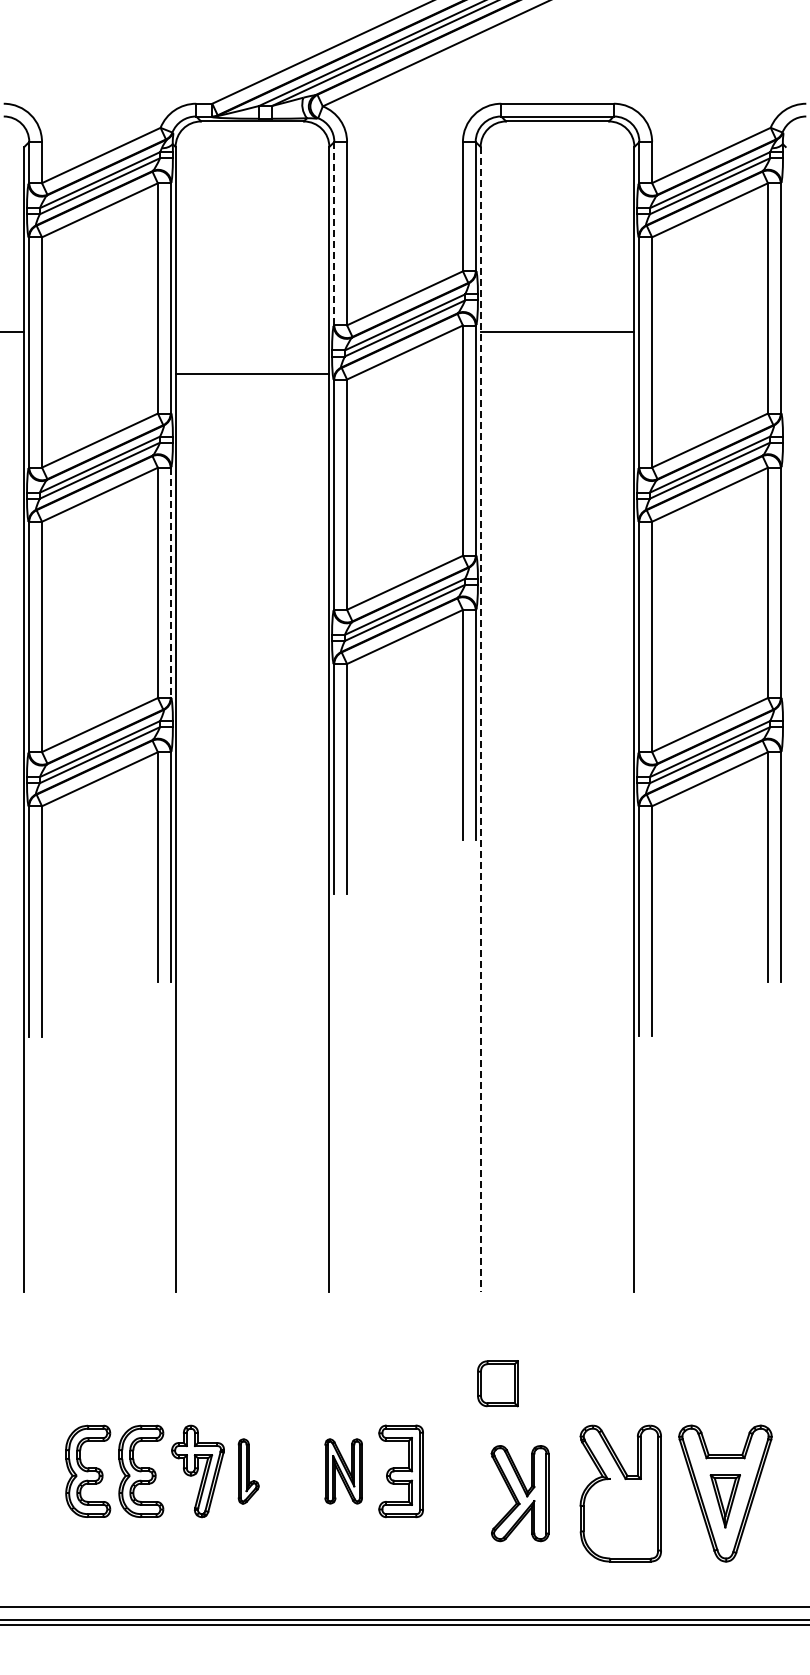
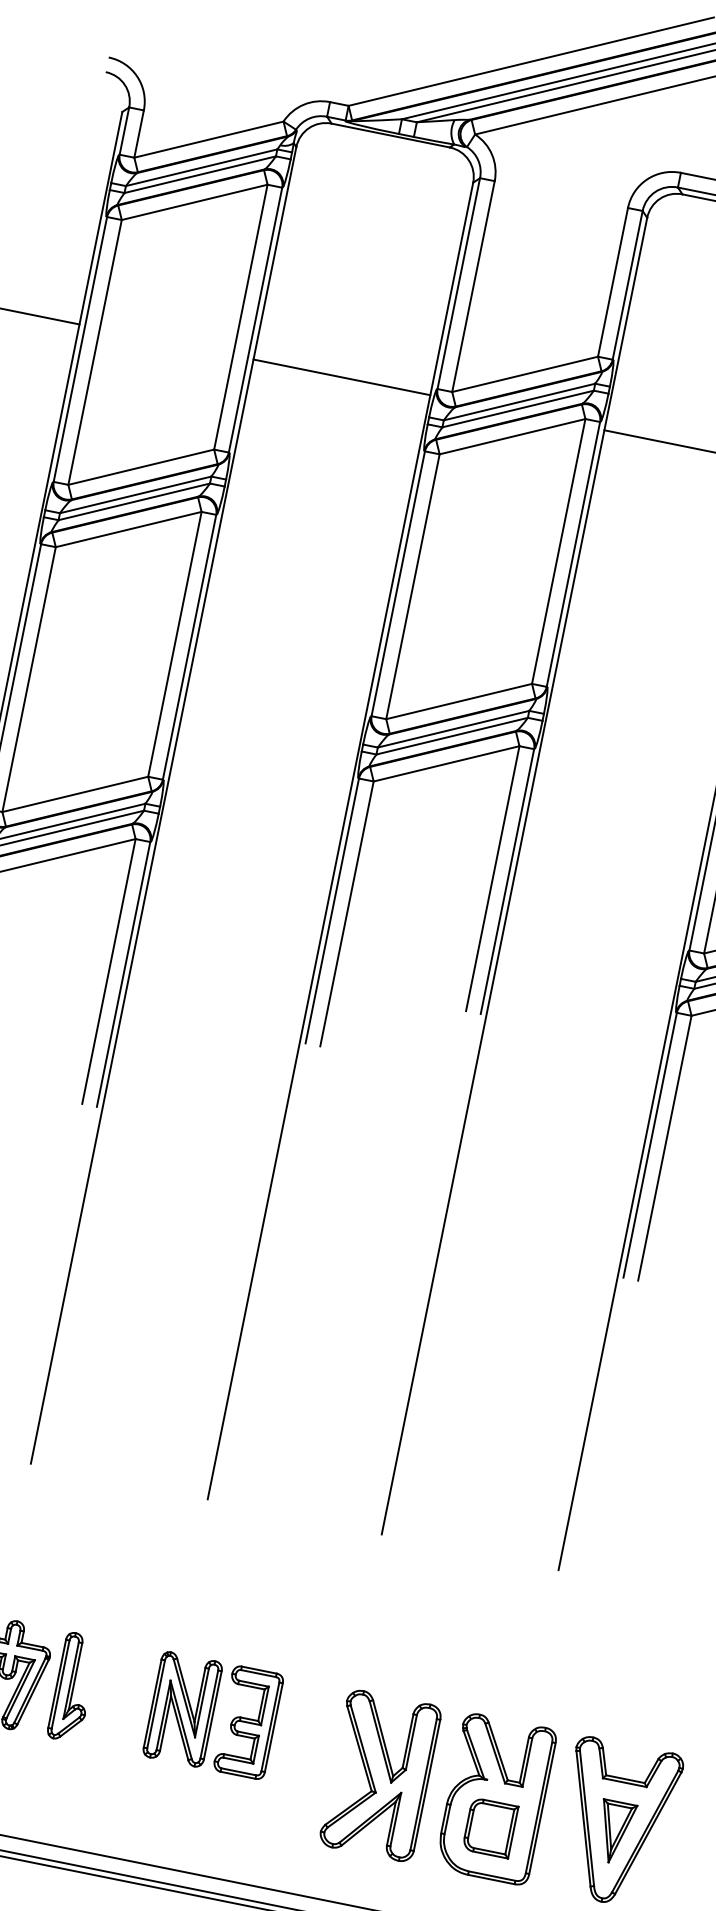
line: (334, 233) -> (459, 283), dashed -> solid
line: (252, 373) -> (342, 377), moved
line: (170, 583) -> (189, 647), dashed -> solid
line: (480, 719) -> (514, 876), dashed -> solid
part: (497, 1383) -> (489, 1827), moved
part: (248, 1471) -> (73, 1687), size x1.43
part: (343, 1471) -> (182, 1709), size x1.43
part: (519, 1493) -> (379, 1775), size x1.43

